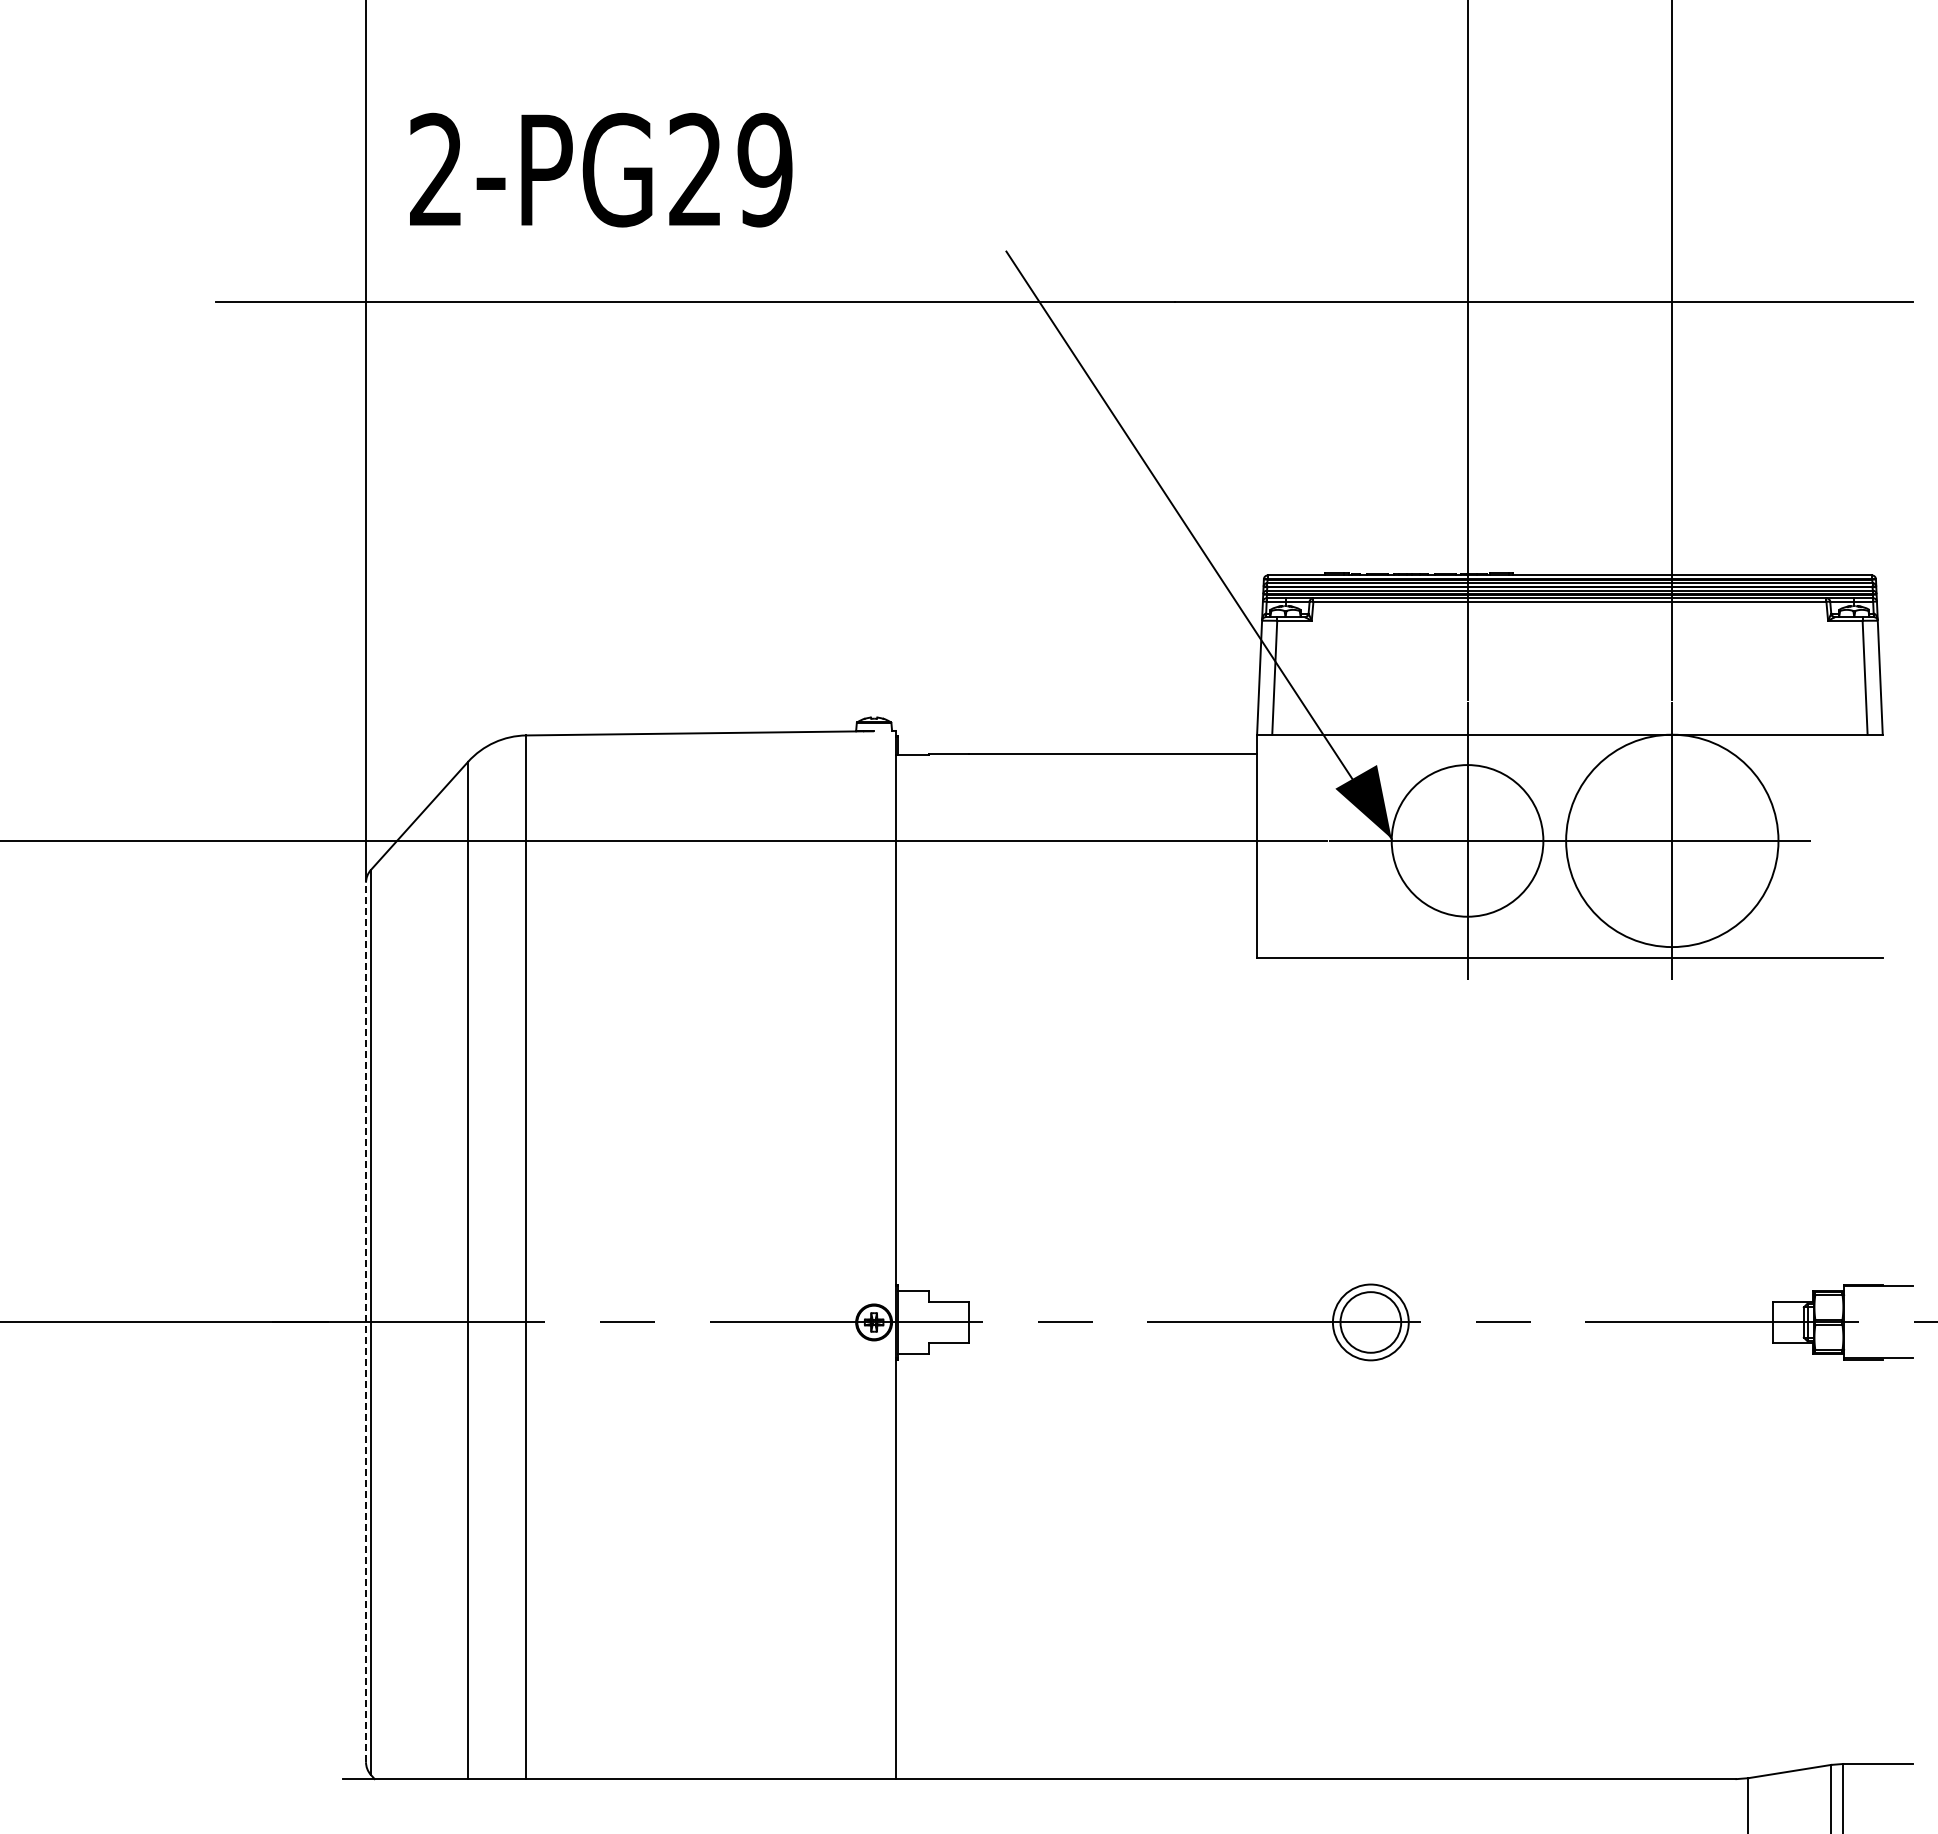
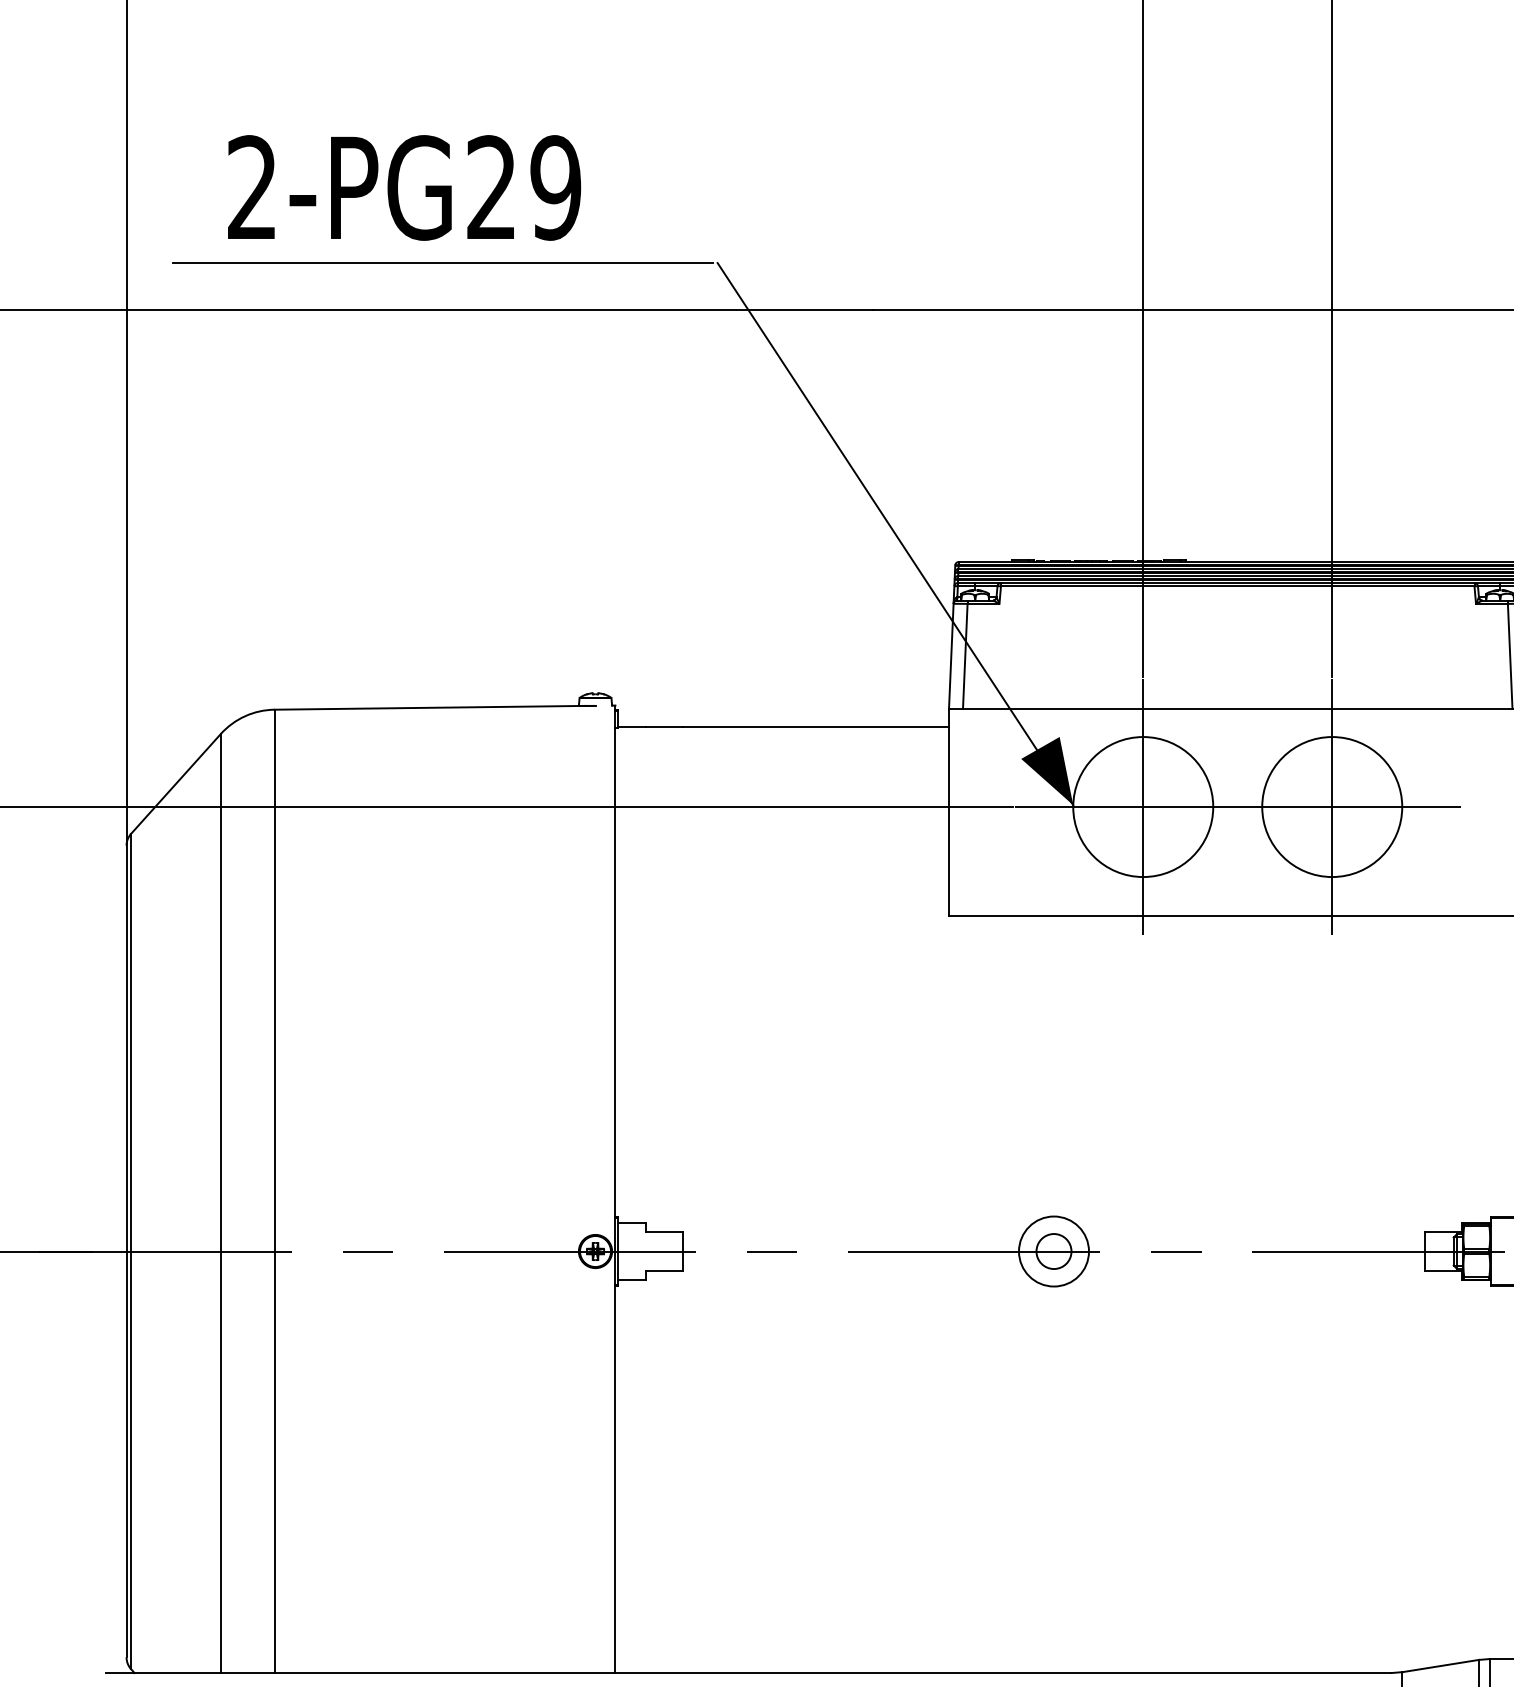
text: (601, 169) -> (404, 187), moved
line: (708, 251) -> (442, 263), added
circle: (1672, 840) -> (1332, 806), size x0.71
line: (366, 1322) -> (126, 1251), dashed -> solid
circle: (1370, 1322) -> (1053, 1251), size x0.62

